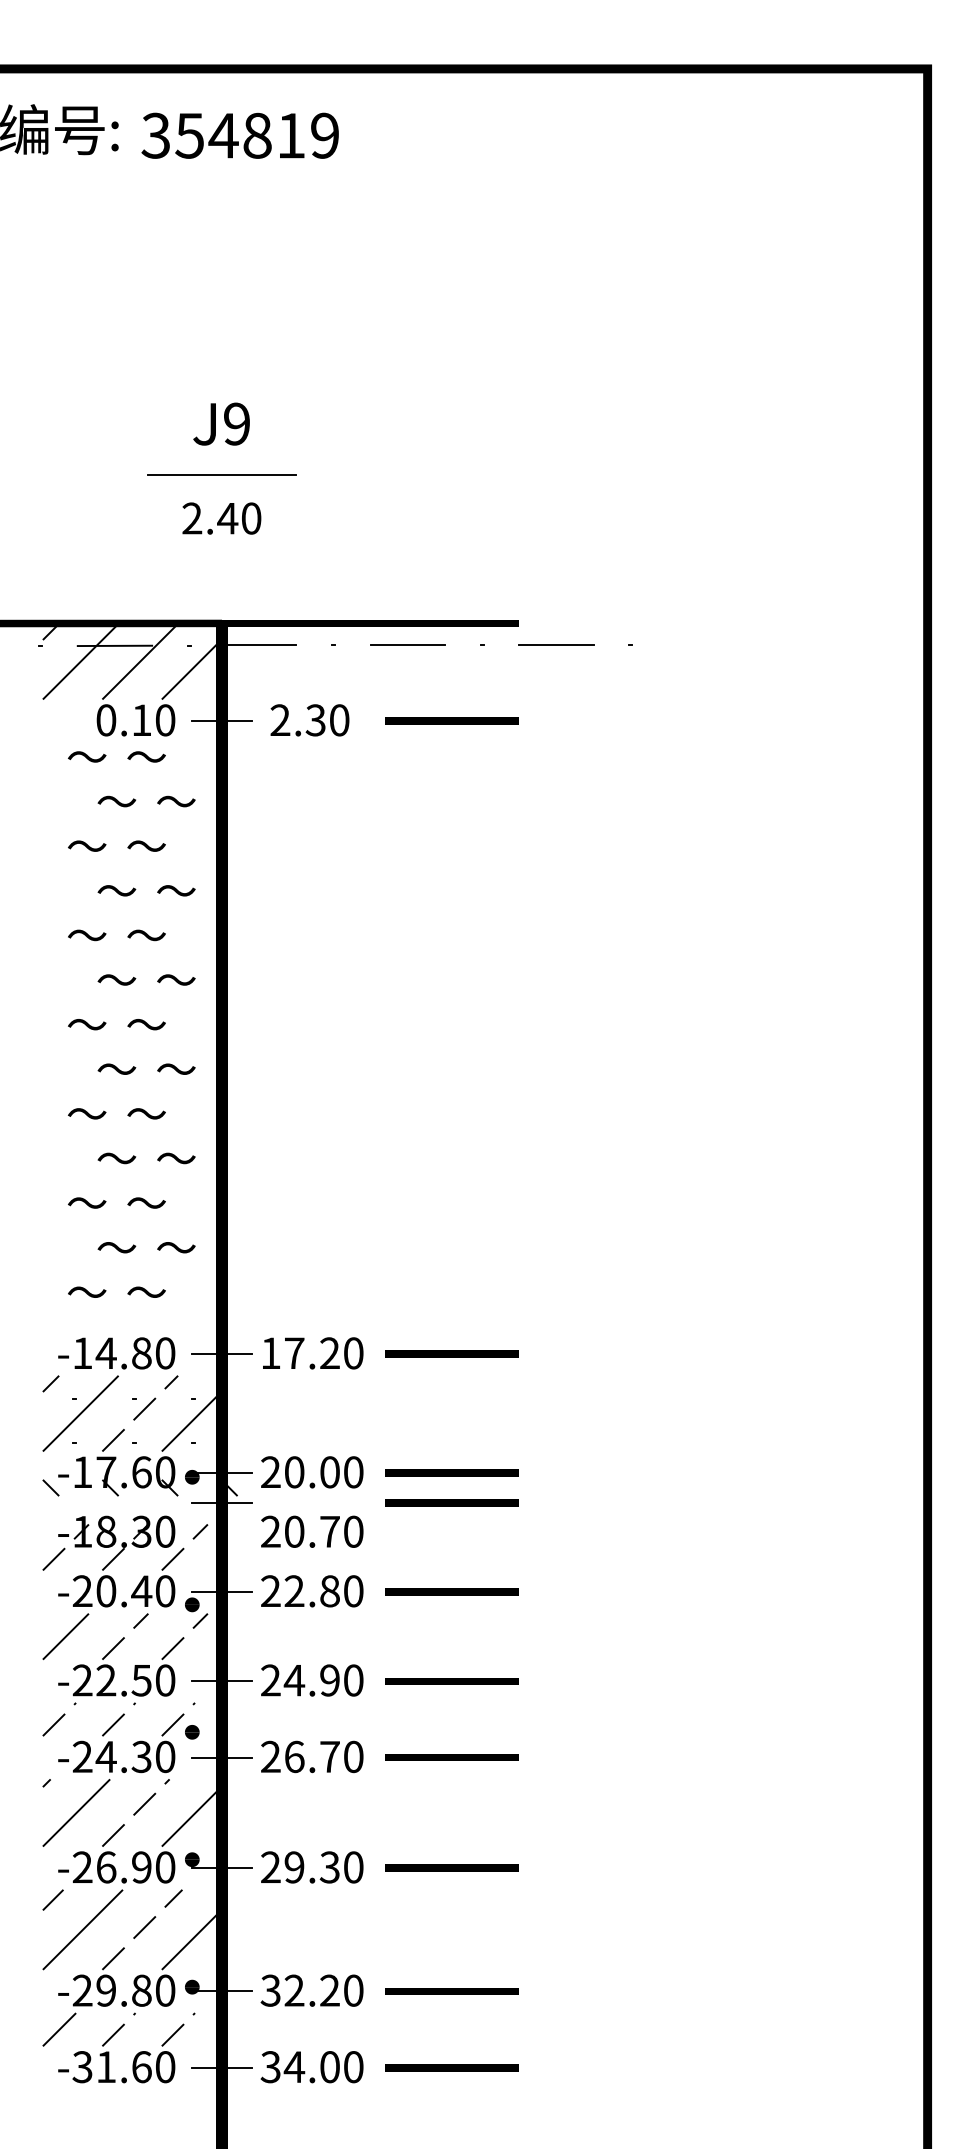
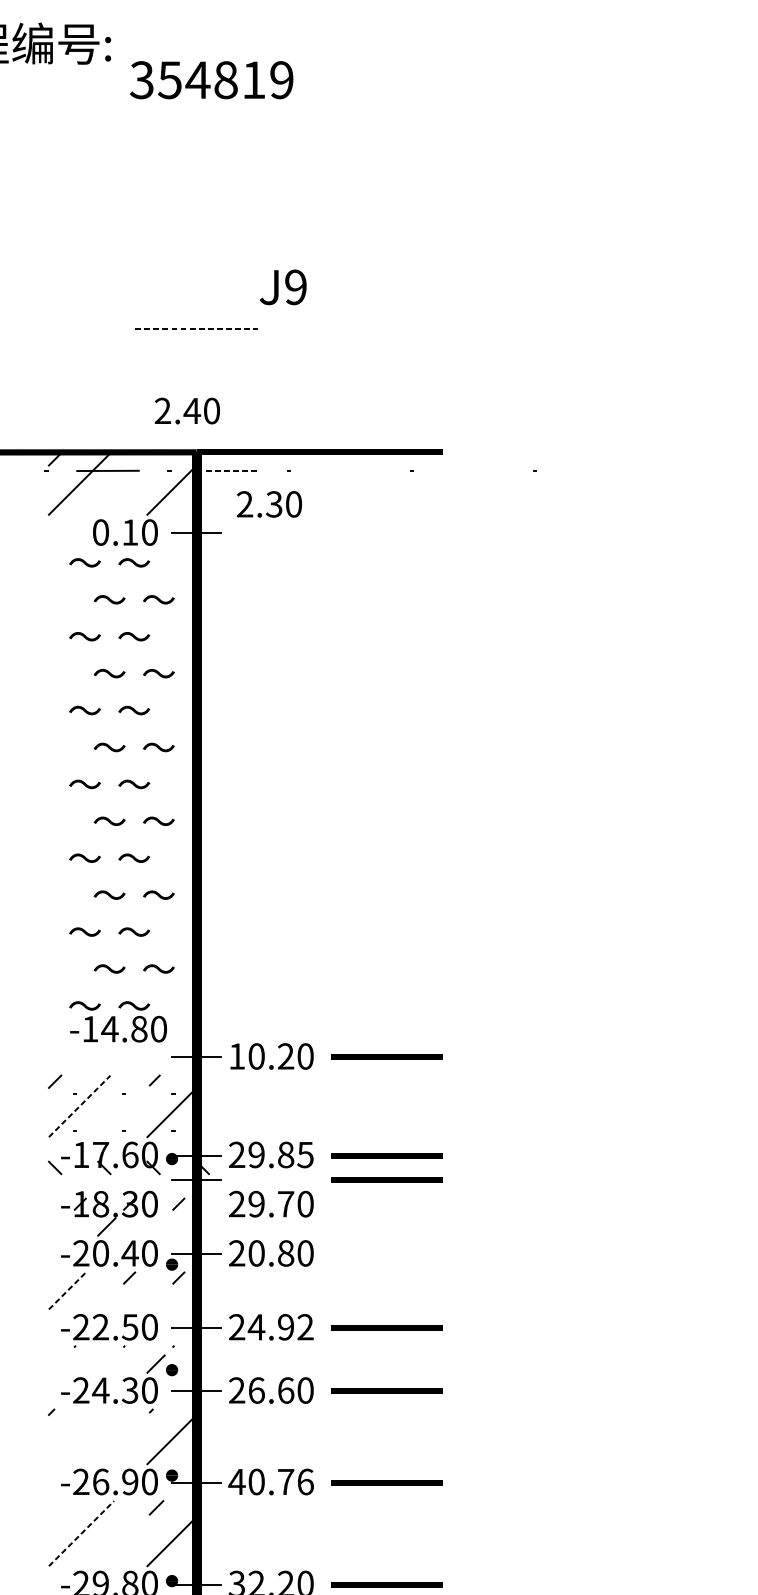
text: (239, 135) -> (211, 79), moved
text: (221, 423) -> (283, 286), moved
line: (222, 474) -> (197, 329), solid -> dashed
text: (221, 518) -> (187, 411), moved
line: (259, 645) -> (227, 470), solid -> dashed
line: (407, 645) -> (350, 470), removed
line: (556, 645) -> (473, 470), removed
line: (140, 660) -> (129, 483), removed
text: (309, 720) -> (269, 504), moved
line: (451, 720) -> (386, 532), removed
text: (116, 1353) -> (118, 1029), moved
text: (294, 1353) -> (256, 1056), 17.20 -> 10.20
line: (144, 1408) -> (132, 1102), removed
line: (80, 1413) -> (79, 1106), solid -> dashed
line: (113, 1439) -> (106, 1127), removed
text: (323, 1472) -> (280, 1155), 20.00 -> 29.85
text: (294, 1531) -> (256, 1203), 20.70 -> 29.70
line: (53, 1558) -> (57, 1226), removed
line: (172, 1558) -> (155, 1226), removed
text: (294, 1591) -> (256, 1253), 22.80 -> 20.80
line: (451, 1591) -> (386, 1253), removed
line: (65, 1636) -> (67, 1290), solid -> dashed
line: (113, 1648) -> (106, 1300), removed
line: (172, 1648) -> (155, 1300), removed
text: (353, 1680) -> (305, 1327), 24.90 -> 24.92
line: (53, 1724) -> (57, 1363), removed
line: (113, 1724) -> (106, 1363), removed
text: (330, 1756) -> (286, 1390), 26.70 -> 26.60
line: (144, 1803) -> (132, 1429), removed
line: (76, 1812) -> (76, 1436), removed
line: (113, 1835) -> (106, 1455), removed
text: (311, 1867) -> (270, 1482), 29.30 -> 40.76
line: (52, 1899) -> (56, 1508), removed
line: (144, 1927) -> (132, 1531), removed
line: (82, 1929) -> (81, 1533), solid -> dashed
line: (113, 1958) -> (106, 1557), removed

